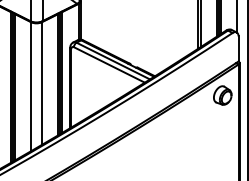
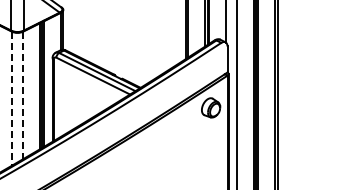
line: (41, 83) -> (22, 95), solid -> dashed
line: (31, 86) -> (12, 98), solid -> dashed

